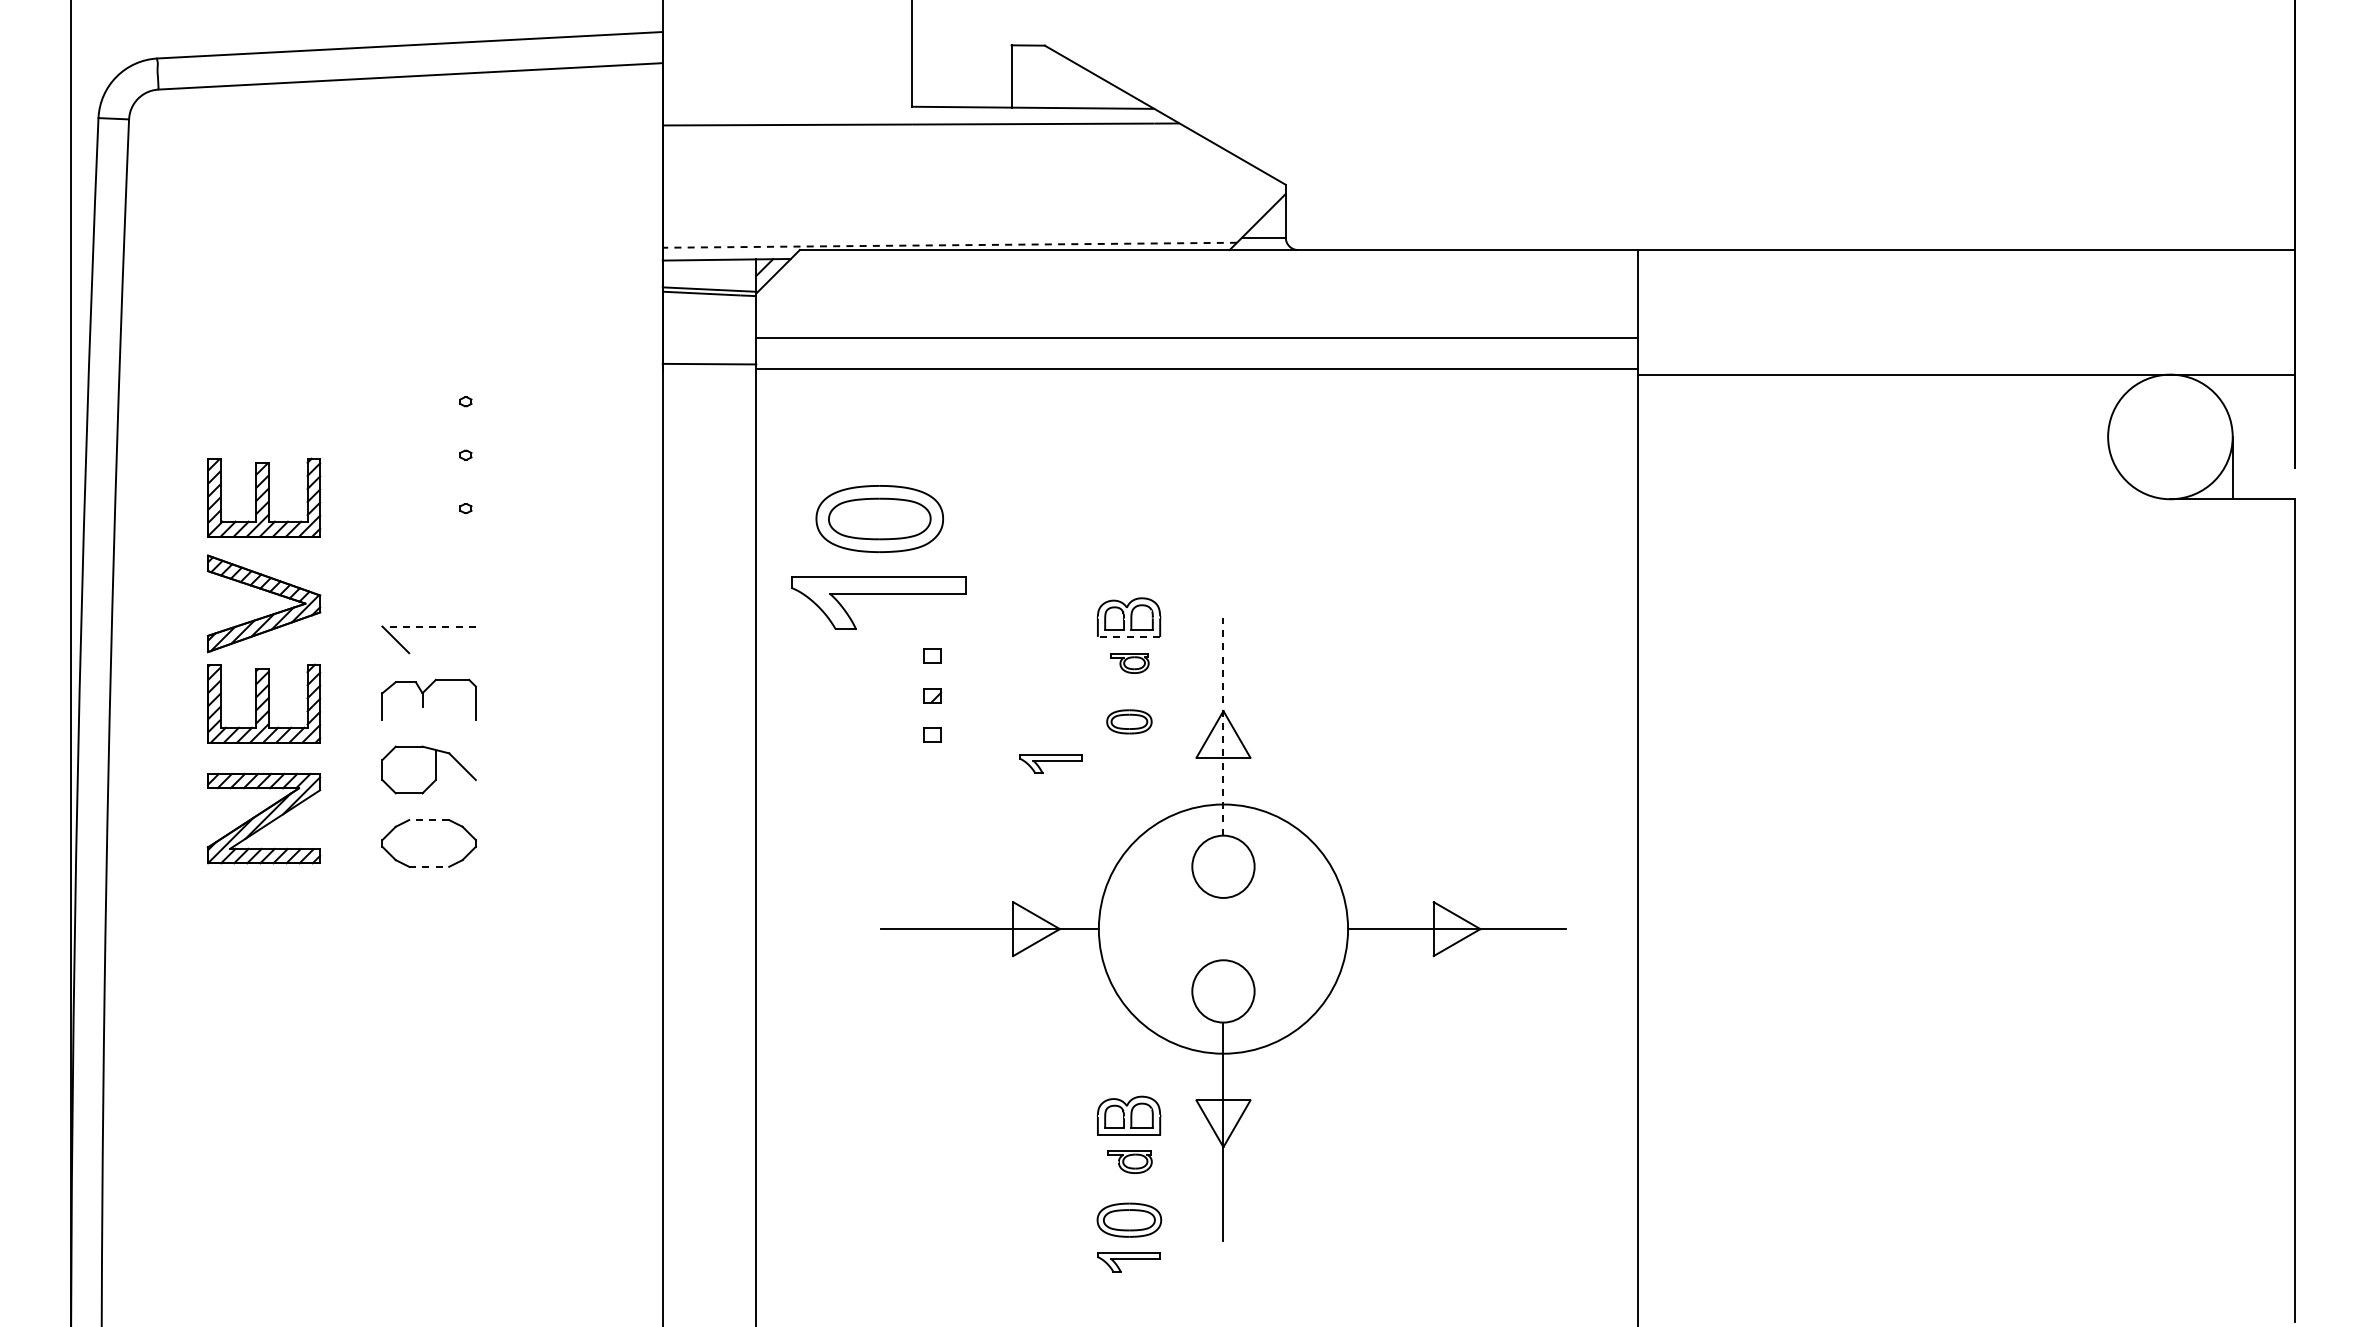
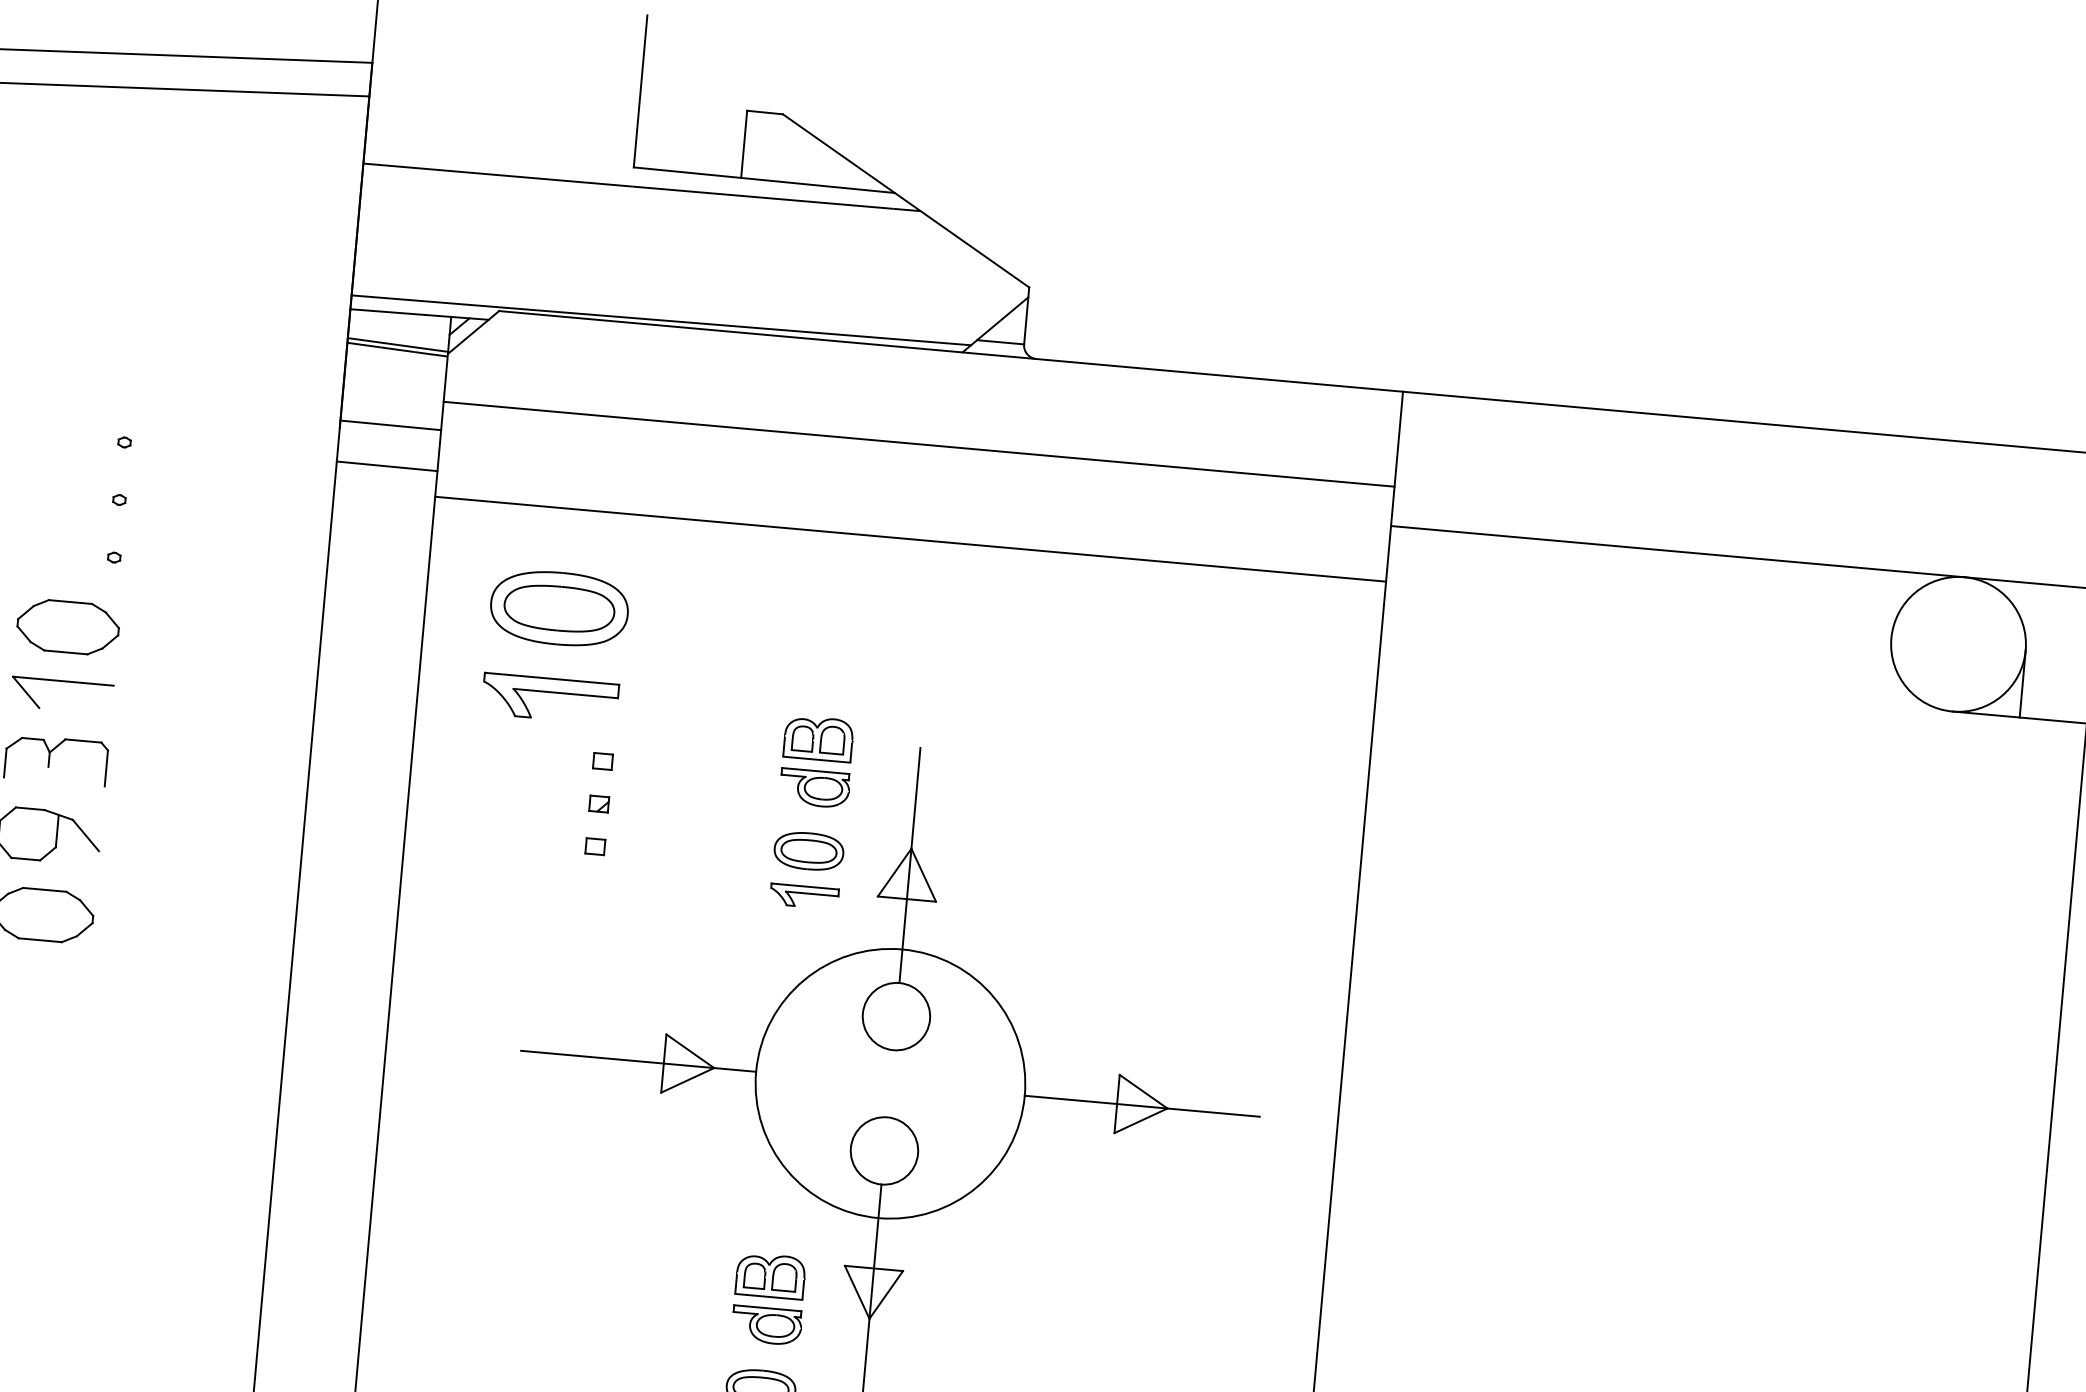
line: (949, 245) -> (660, 320), dashed -> solid
line: (1197, 369) -> (910, 539), moved
line: (709, 401) -> (387, 465), added
part: (428, 576) -> (67, 627), added
part: (878, 602) -> (550, 698), size x0.71
line: (429, 626) -> (63, 681), dashed -> solid
line: (1128, 636) -> (816, 759), dashed -> solid
part: (1129, 663) -> (814, 788), size x1.67
part: (1129, 721) -> (809, 850), size x1.43
line: (1223, 726) -> (909, 865), dashed -> solid
part: (1050, 763) -> (804, 896), moved
line: (428, 820) -> (44, 890), dashed -> solid
line: (429, 866) -> (40, 939), dashed -> solid
part: (1129, 1161) -> (766, 1325), size x1.43

